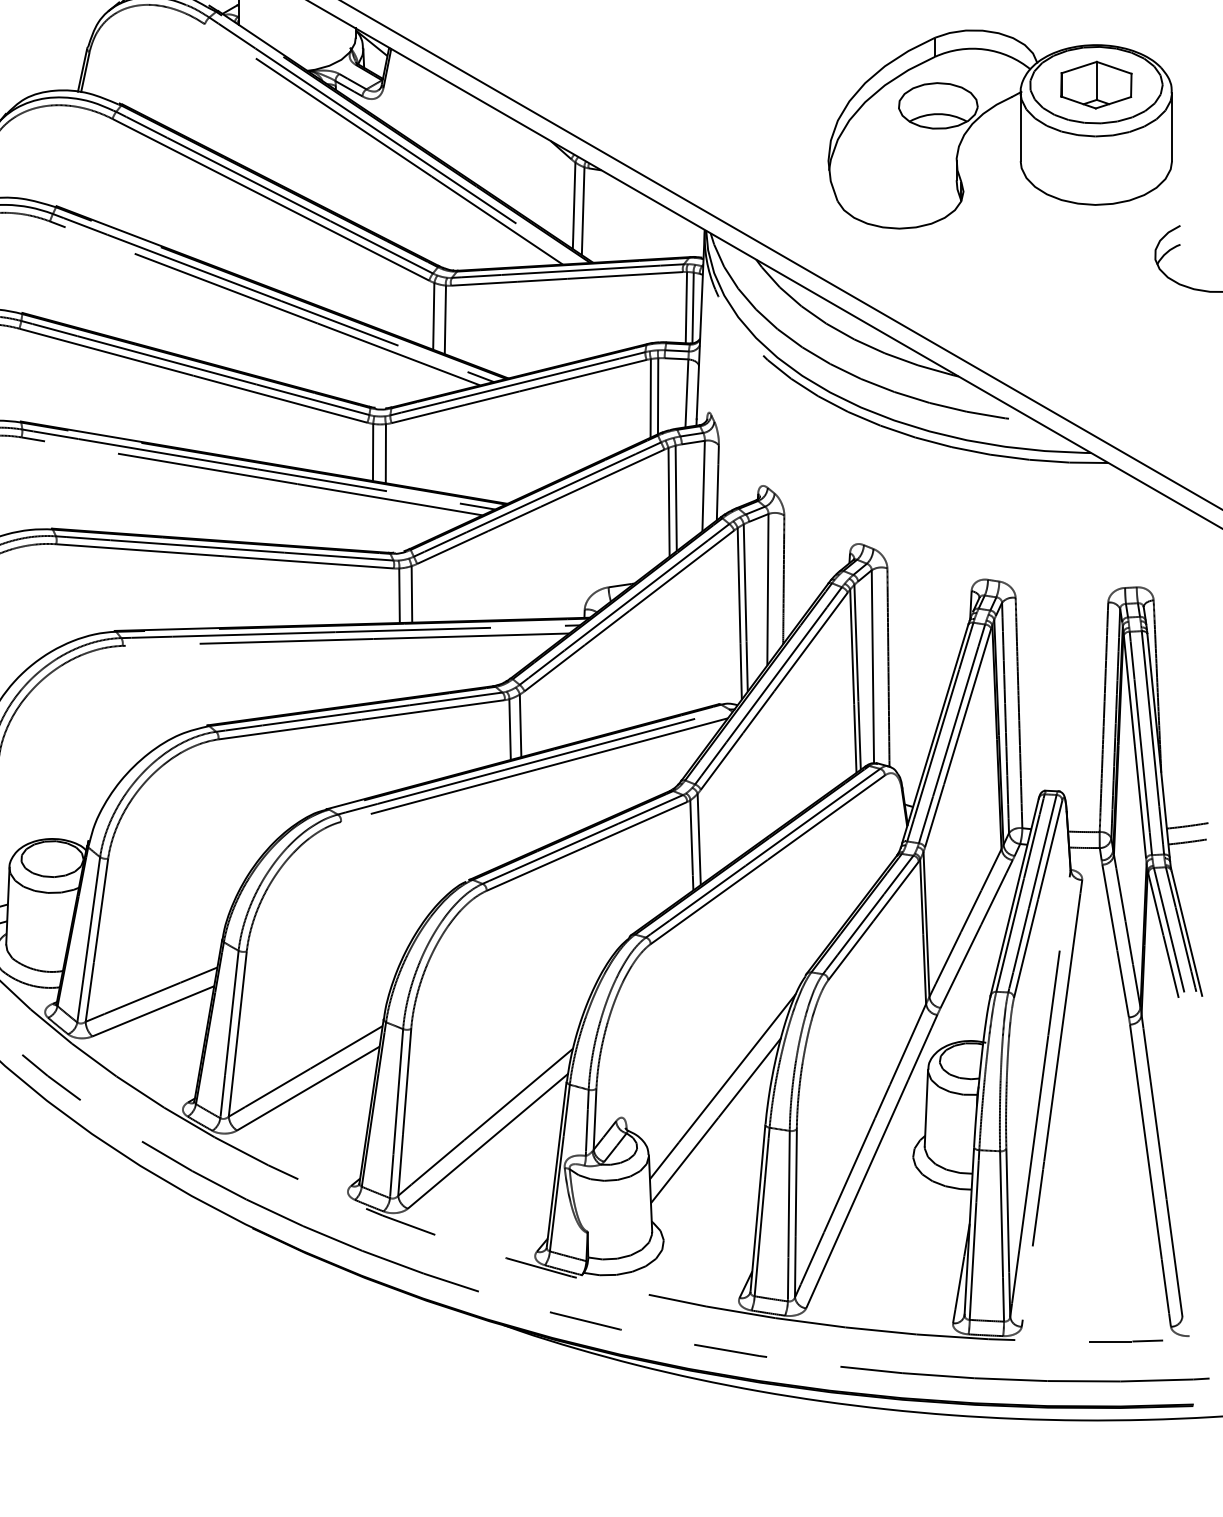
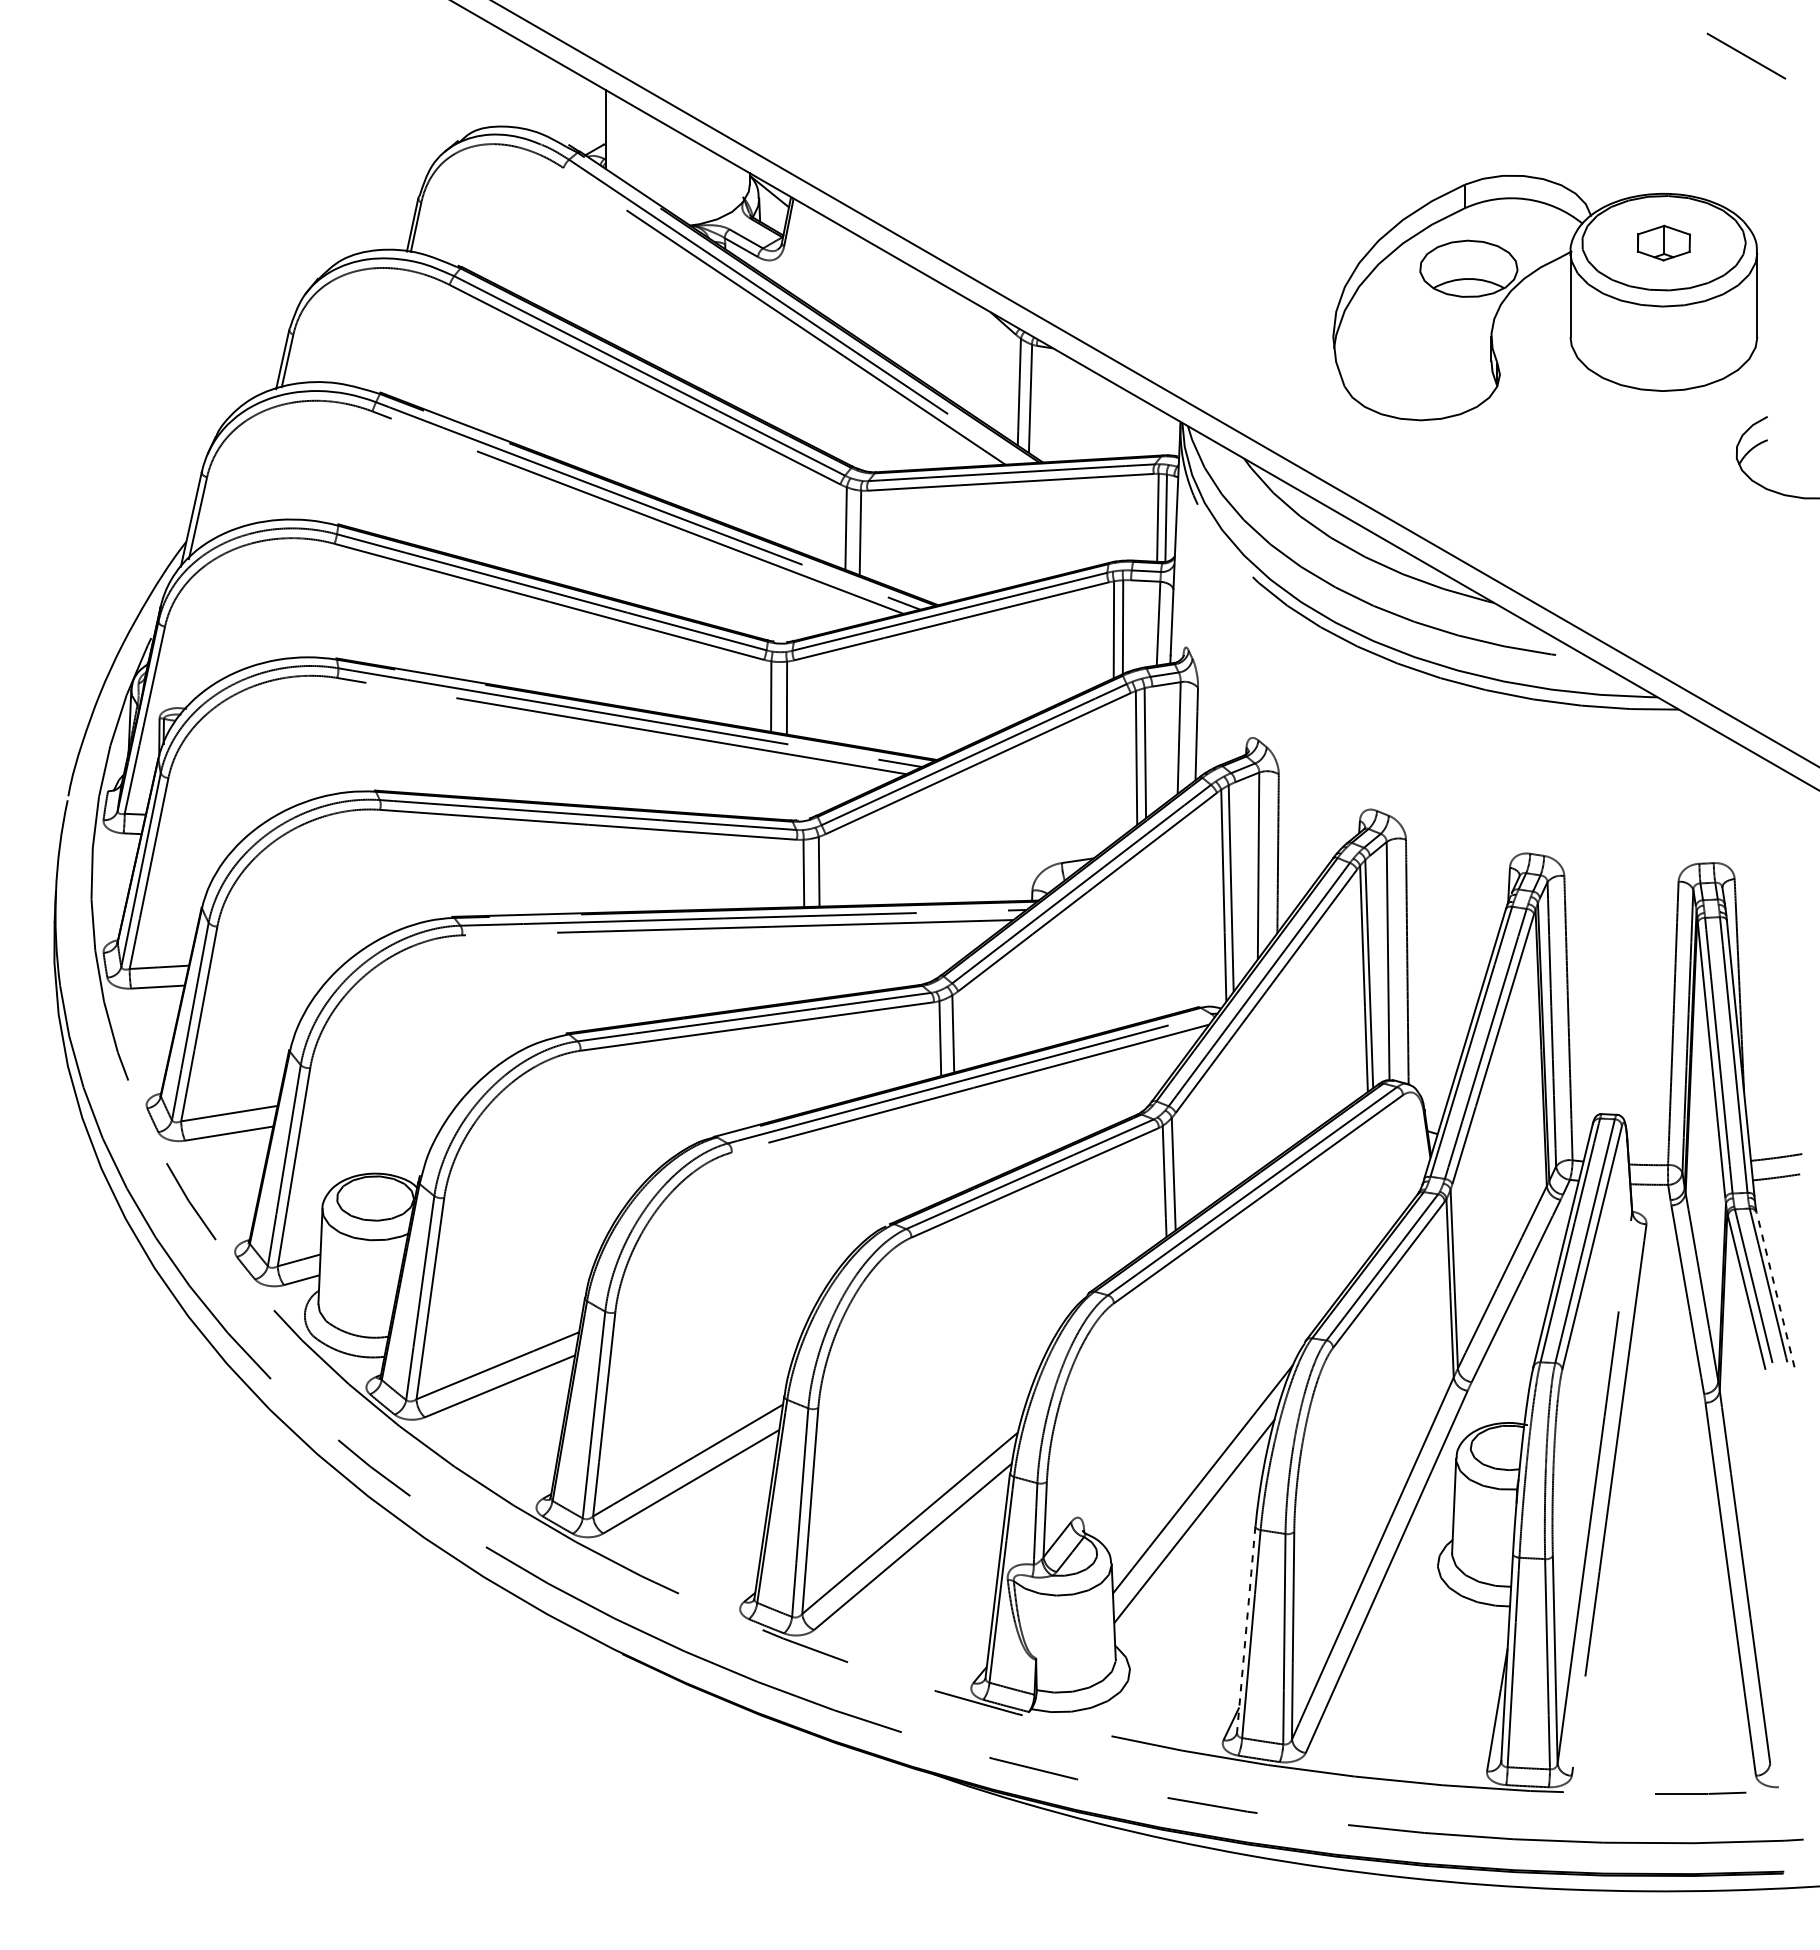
part: (1096, 84) -> (1663, 242), size x0.6
line: (1186, 933) -> (1775, 1290), solid -> dashed
line: (758, 1207) -> (1246, 1628), solid -> dashed

